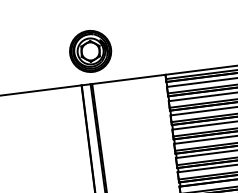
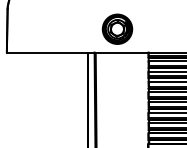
part: (90, 50) -> (117, 28), moved

